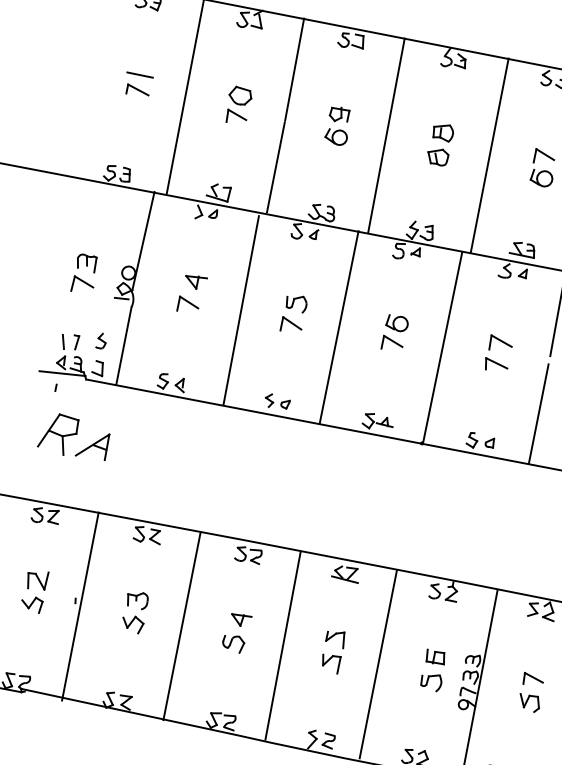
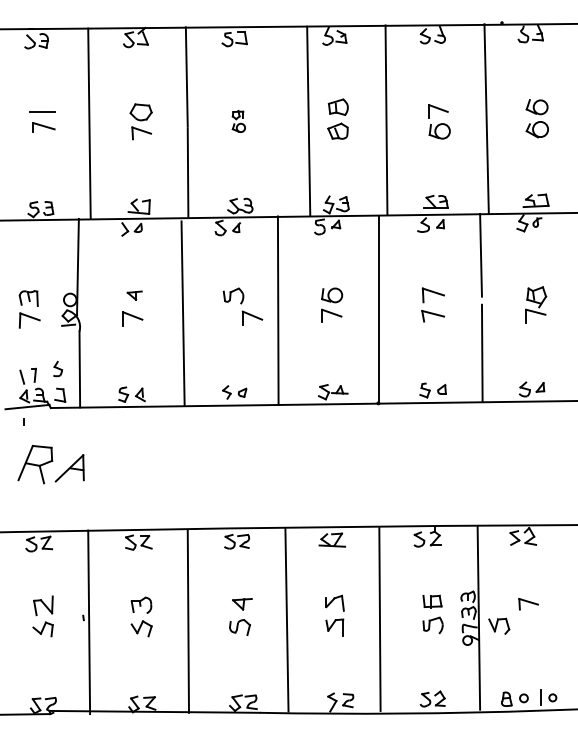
part: (338, 125) -> (238, 121), size x0.6
line: (386, 134) -> (308, 120), moved
part: (195, 281) -> (134, 295), size x0.7
part: (291, 325) -> (252, 317), moved
part: (529, 702) -> (499, 625), moved

